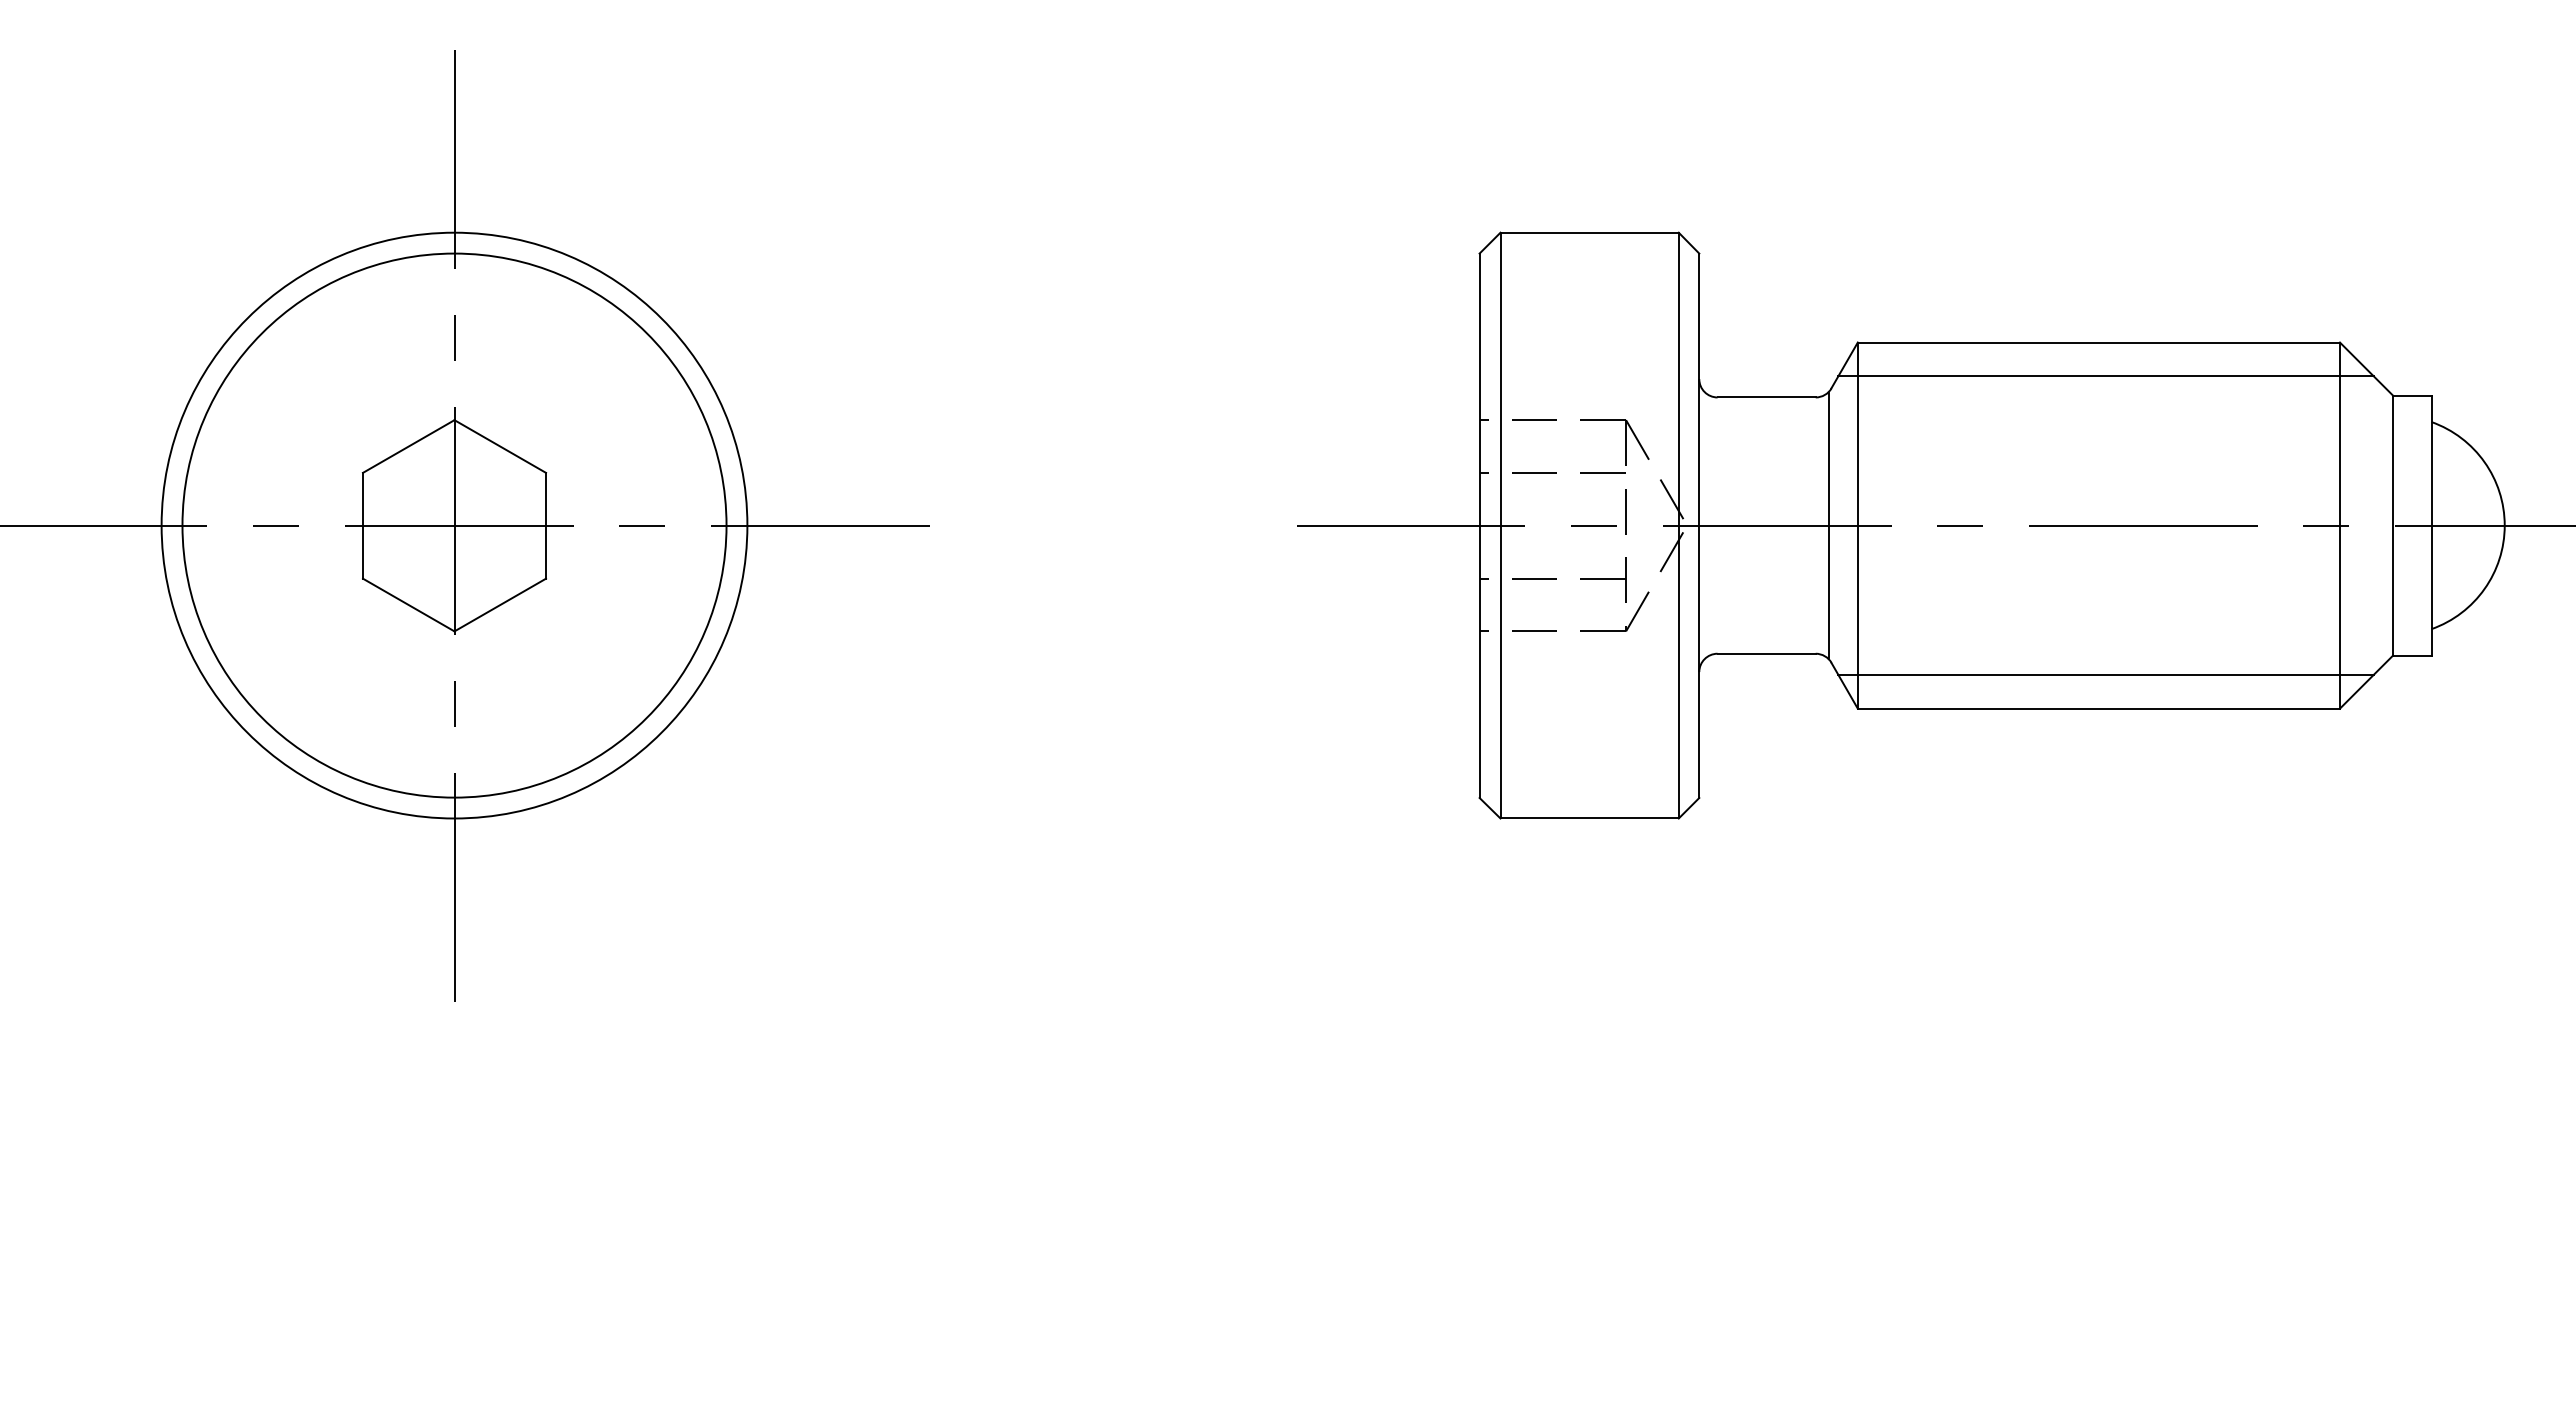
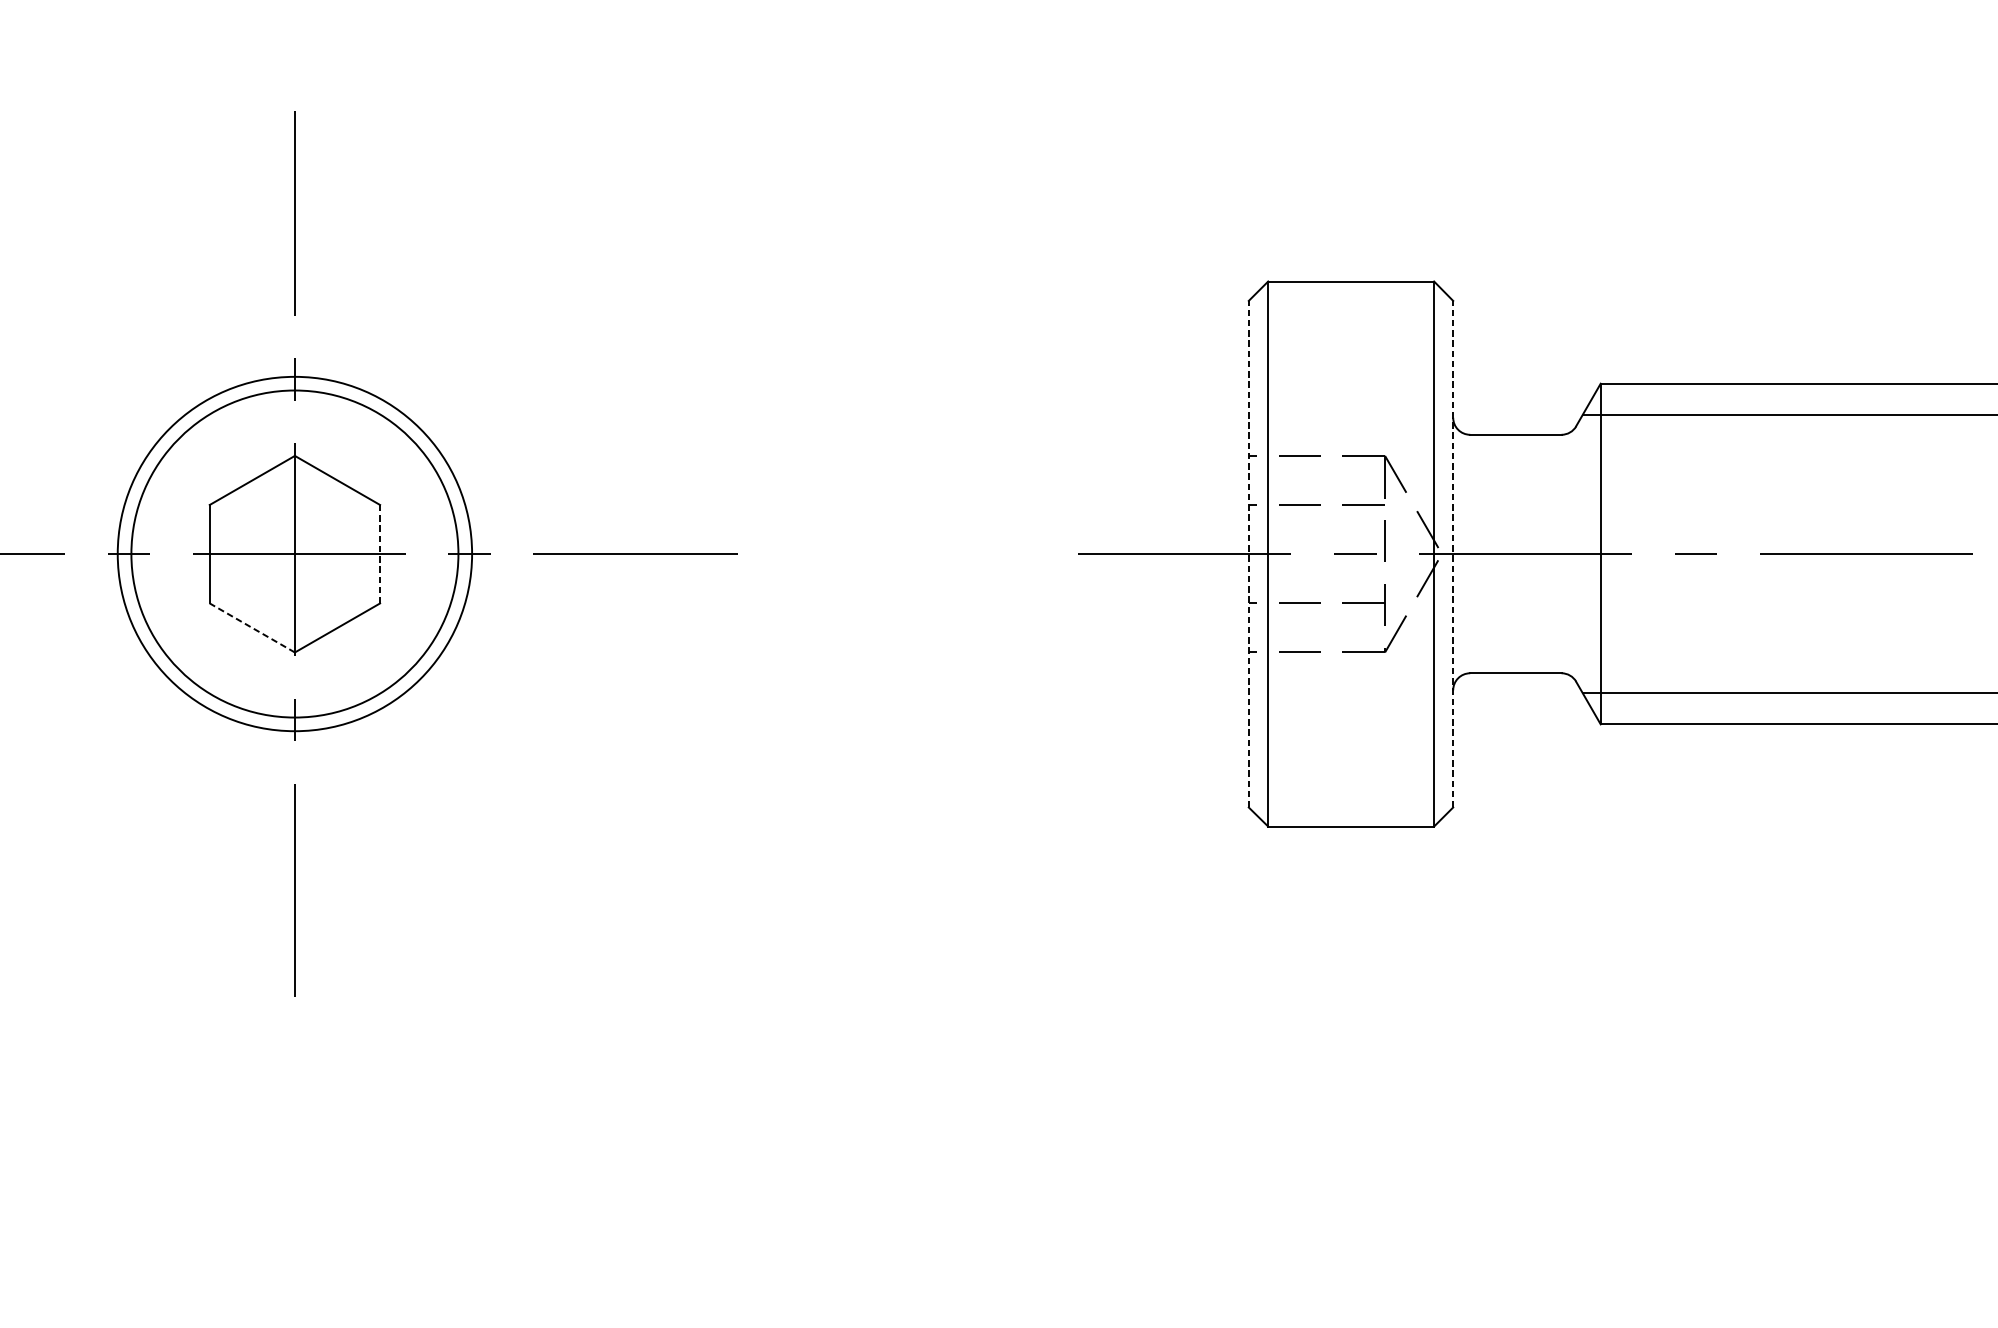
circle: (454, 525) -> (294, 553), size x0.6
circle: (454, 525) -> (294, 553), size x0.7
line: (546, 525) -> (380, 553), solid -> dashed
line: (1479, 525) -> (1248, 553), solid -> dashed
line: (1699, 525) -> (1453, 553), solid -> dashed
line: (1828, 525) -> (1573, 553), removed
line: (408, 605) -> (252, 628), solid -> dashed

